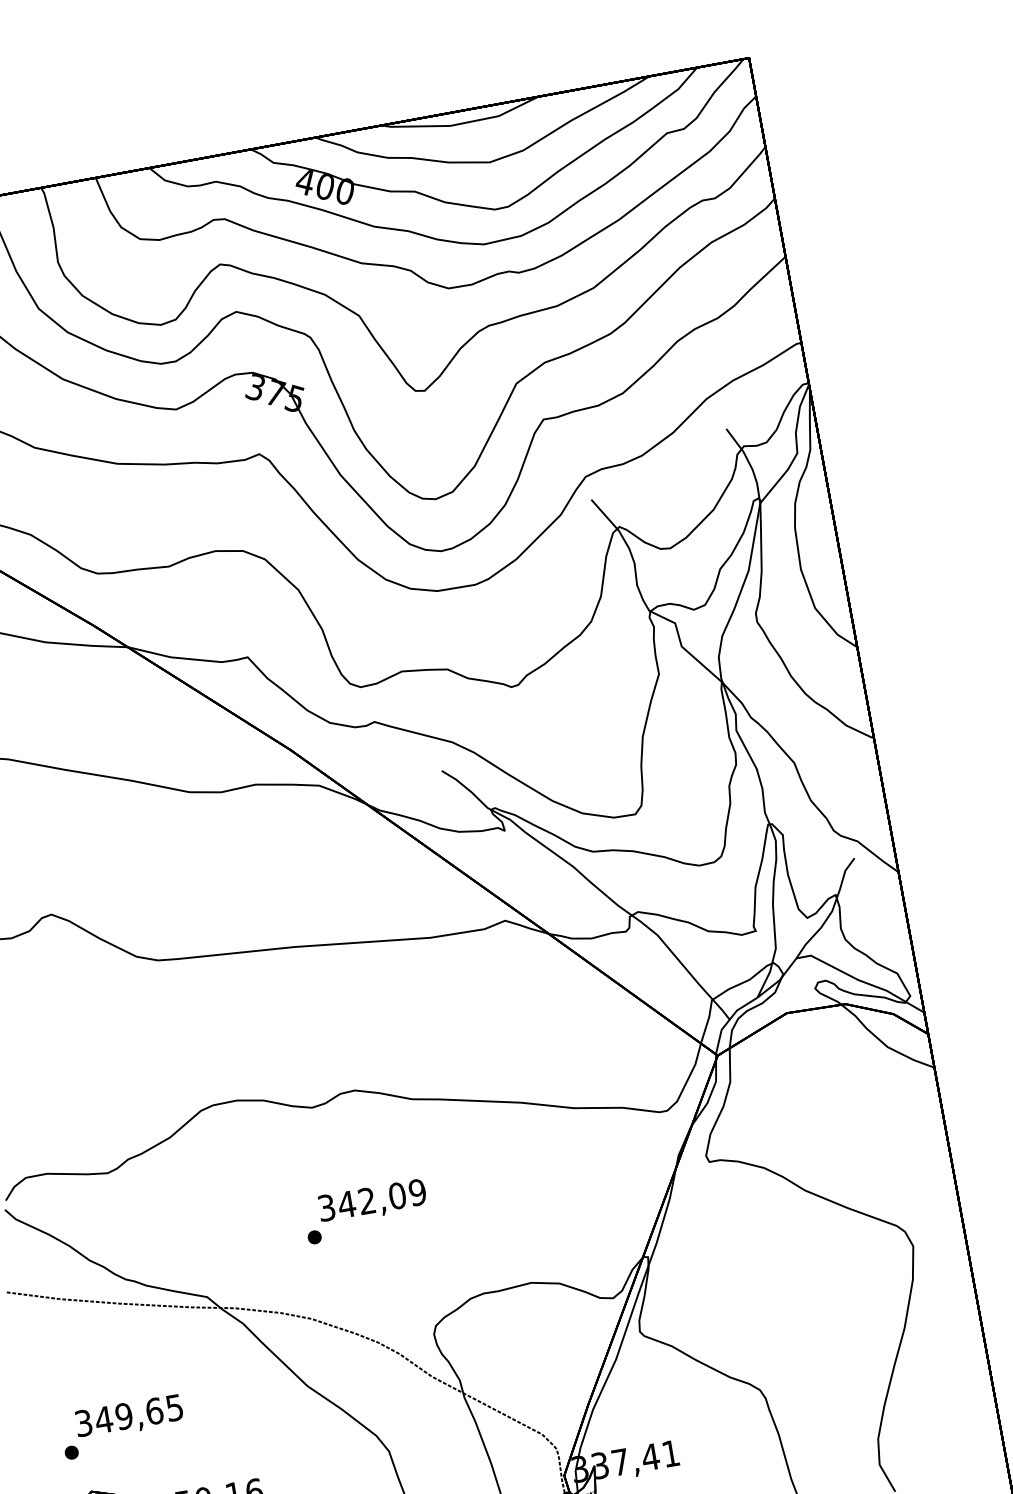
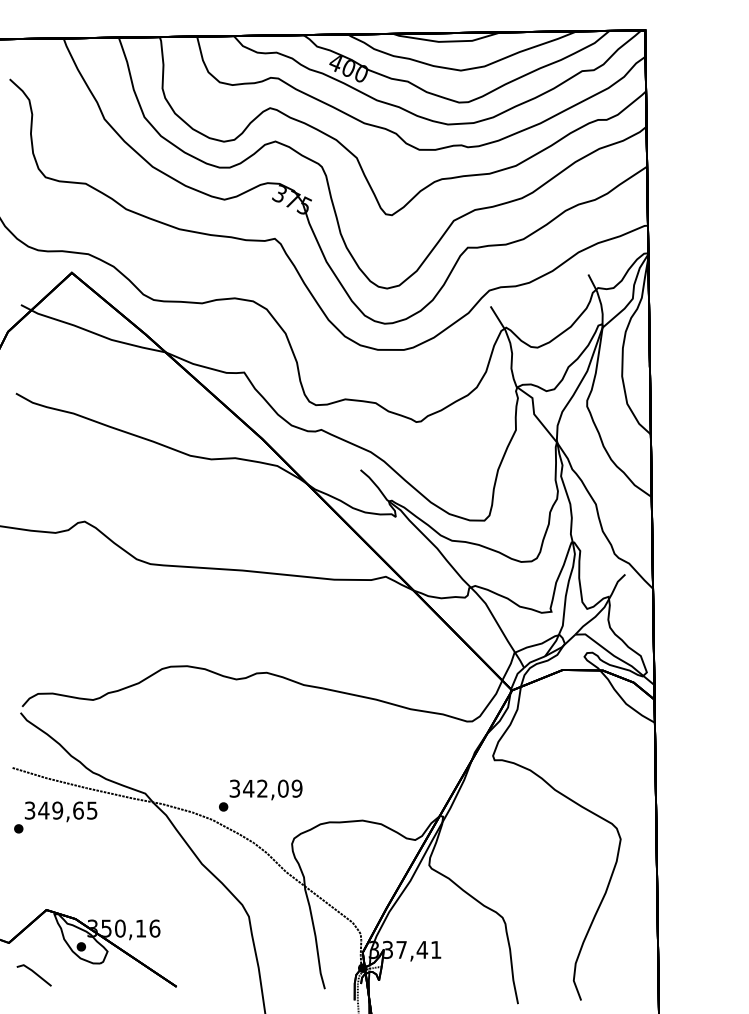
text: (365, 1211) -> (260, 795), moved
text: (122, 1427) -> (55, 817), moved

